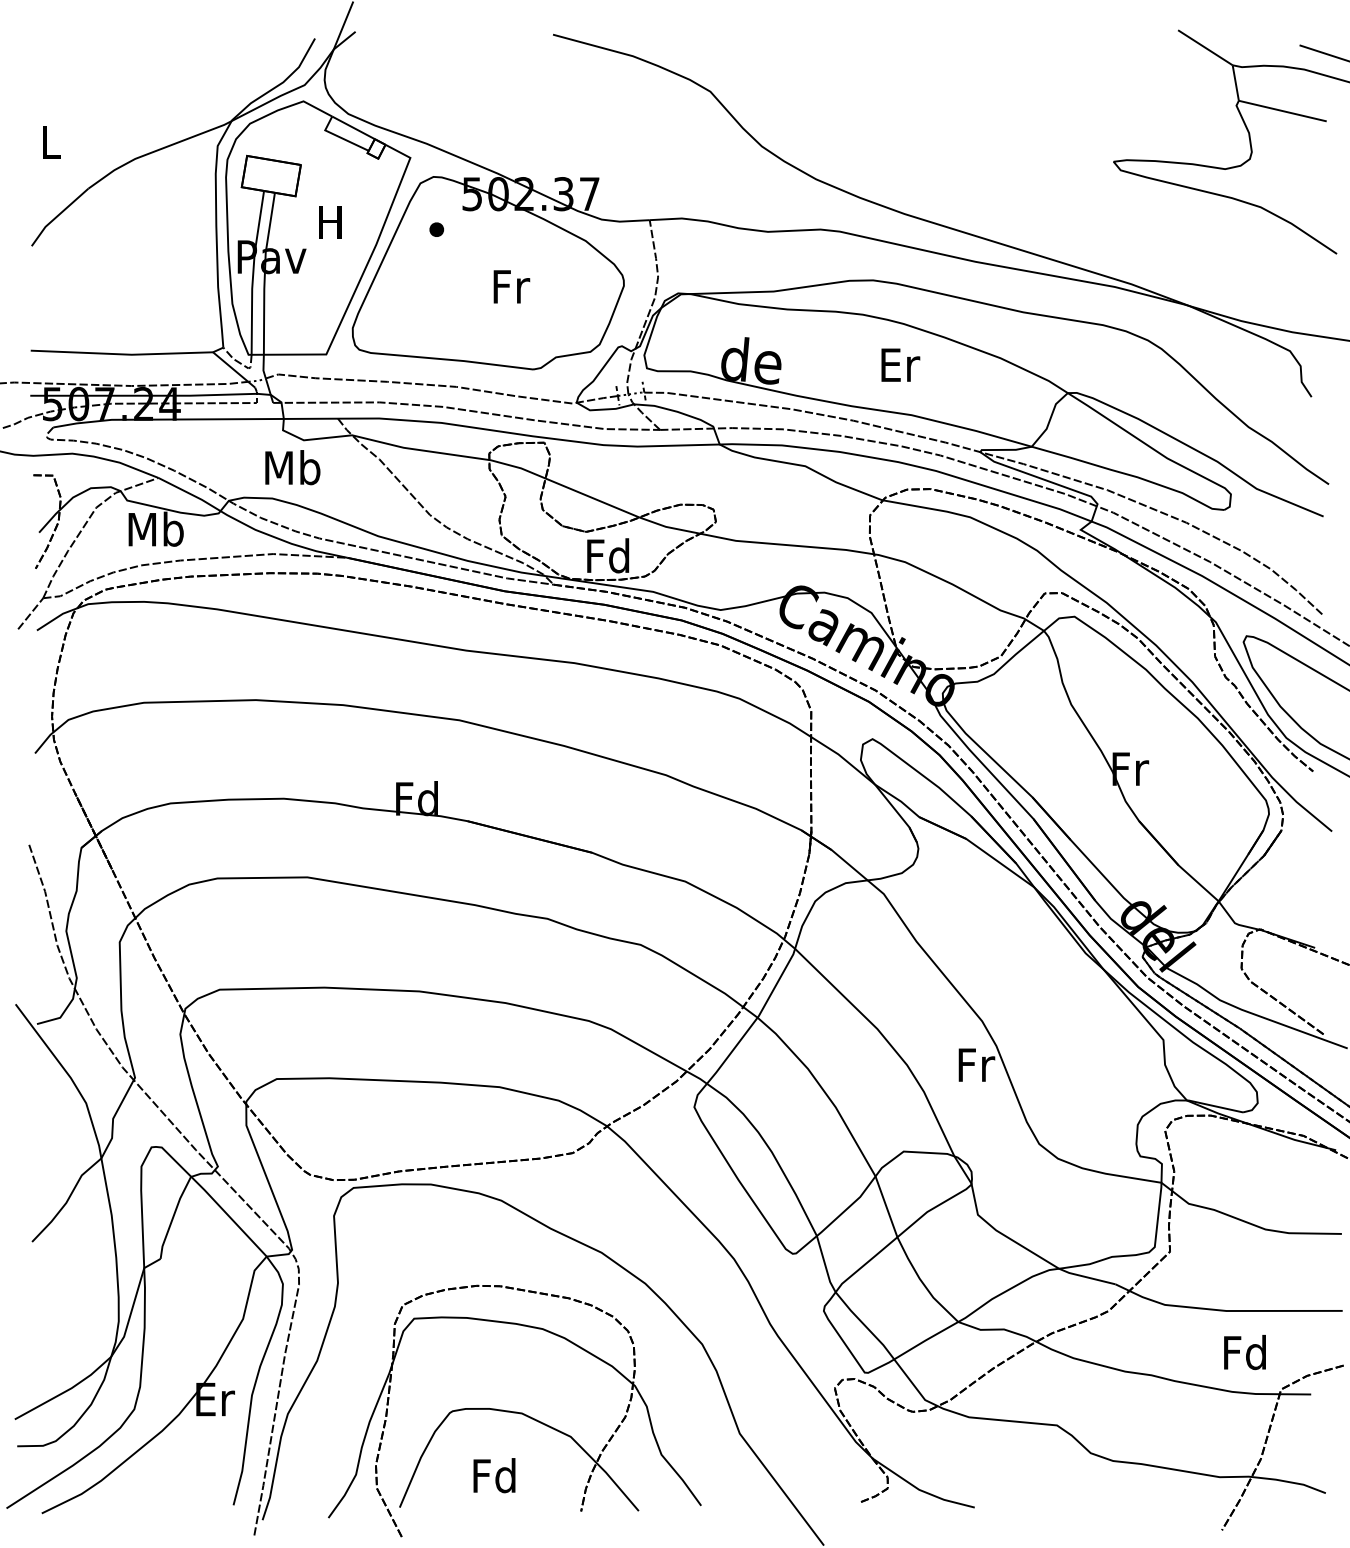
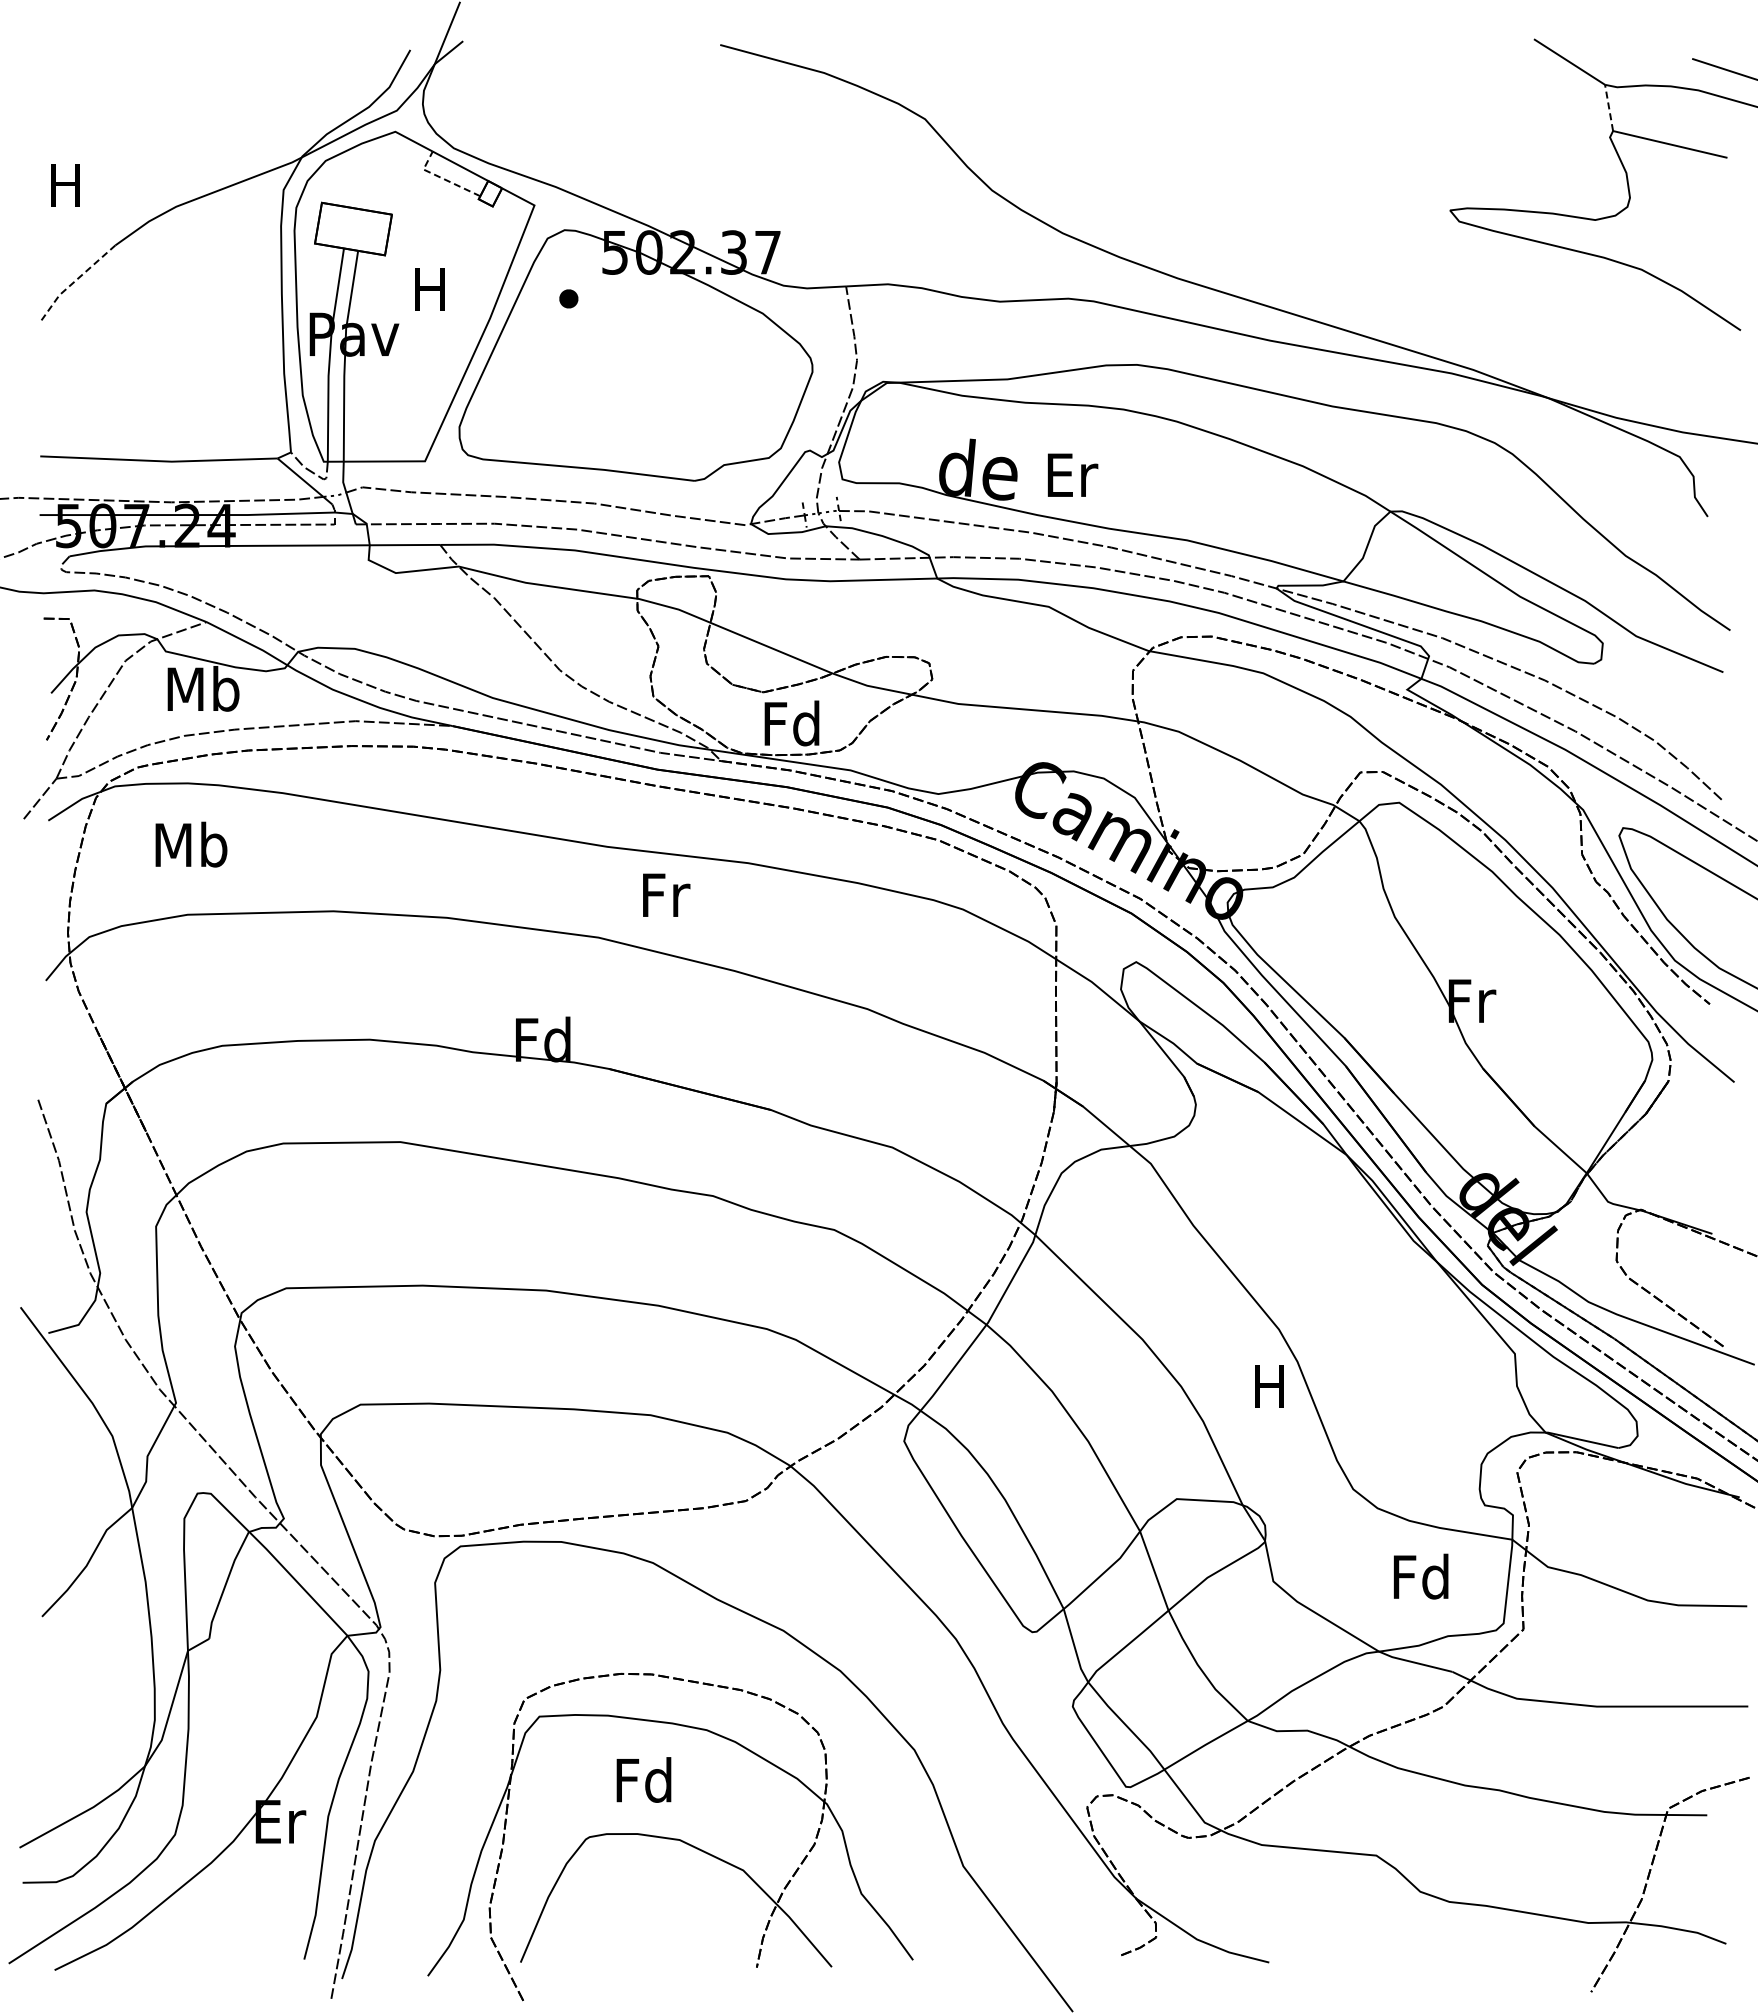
line: (1236, 82) -> (1609, 107), solid -> dashed
line: (338, 137) -> (441, 178), solid -> dashed
text: (50, 142) -> (65, 185), L -> H
line: (57, 215) -> (75, 280), solid -> dashed
text: (511, 286) -> (666, 894), moved
text: (900, 364) -> (1072, 474), moved
text: (292, 467) -> (191, 844), moved
text: (976, 1065) -> (1271, 1386), Fr -> H
text: (1245, 1352) -> (1421, 1576), moved
text: (494, 1475) -> (643, 1779), moved

